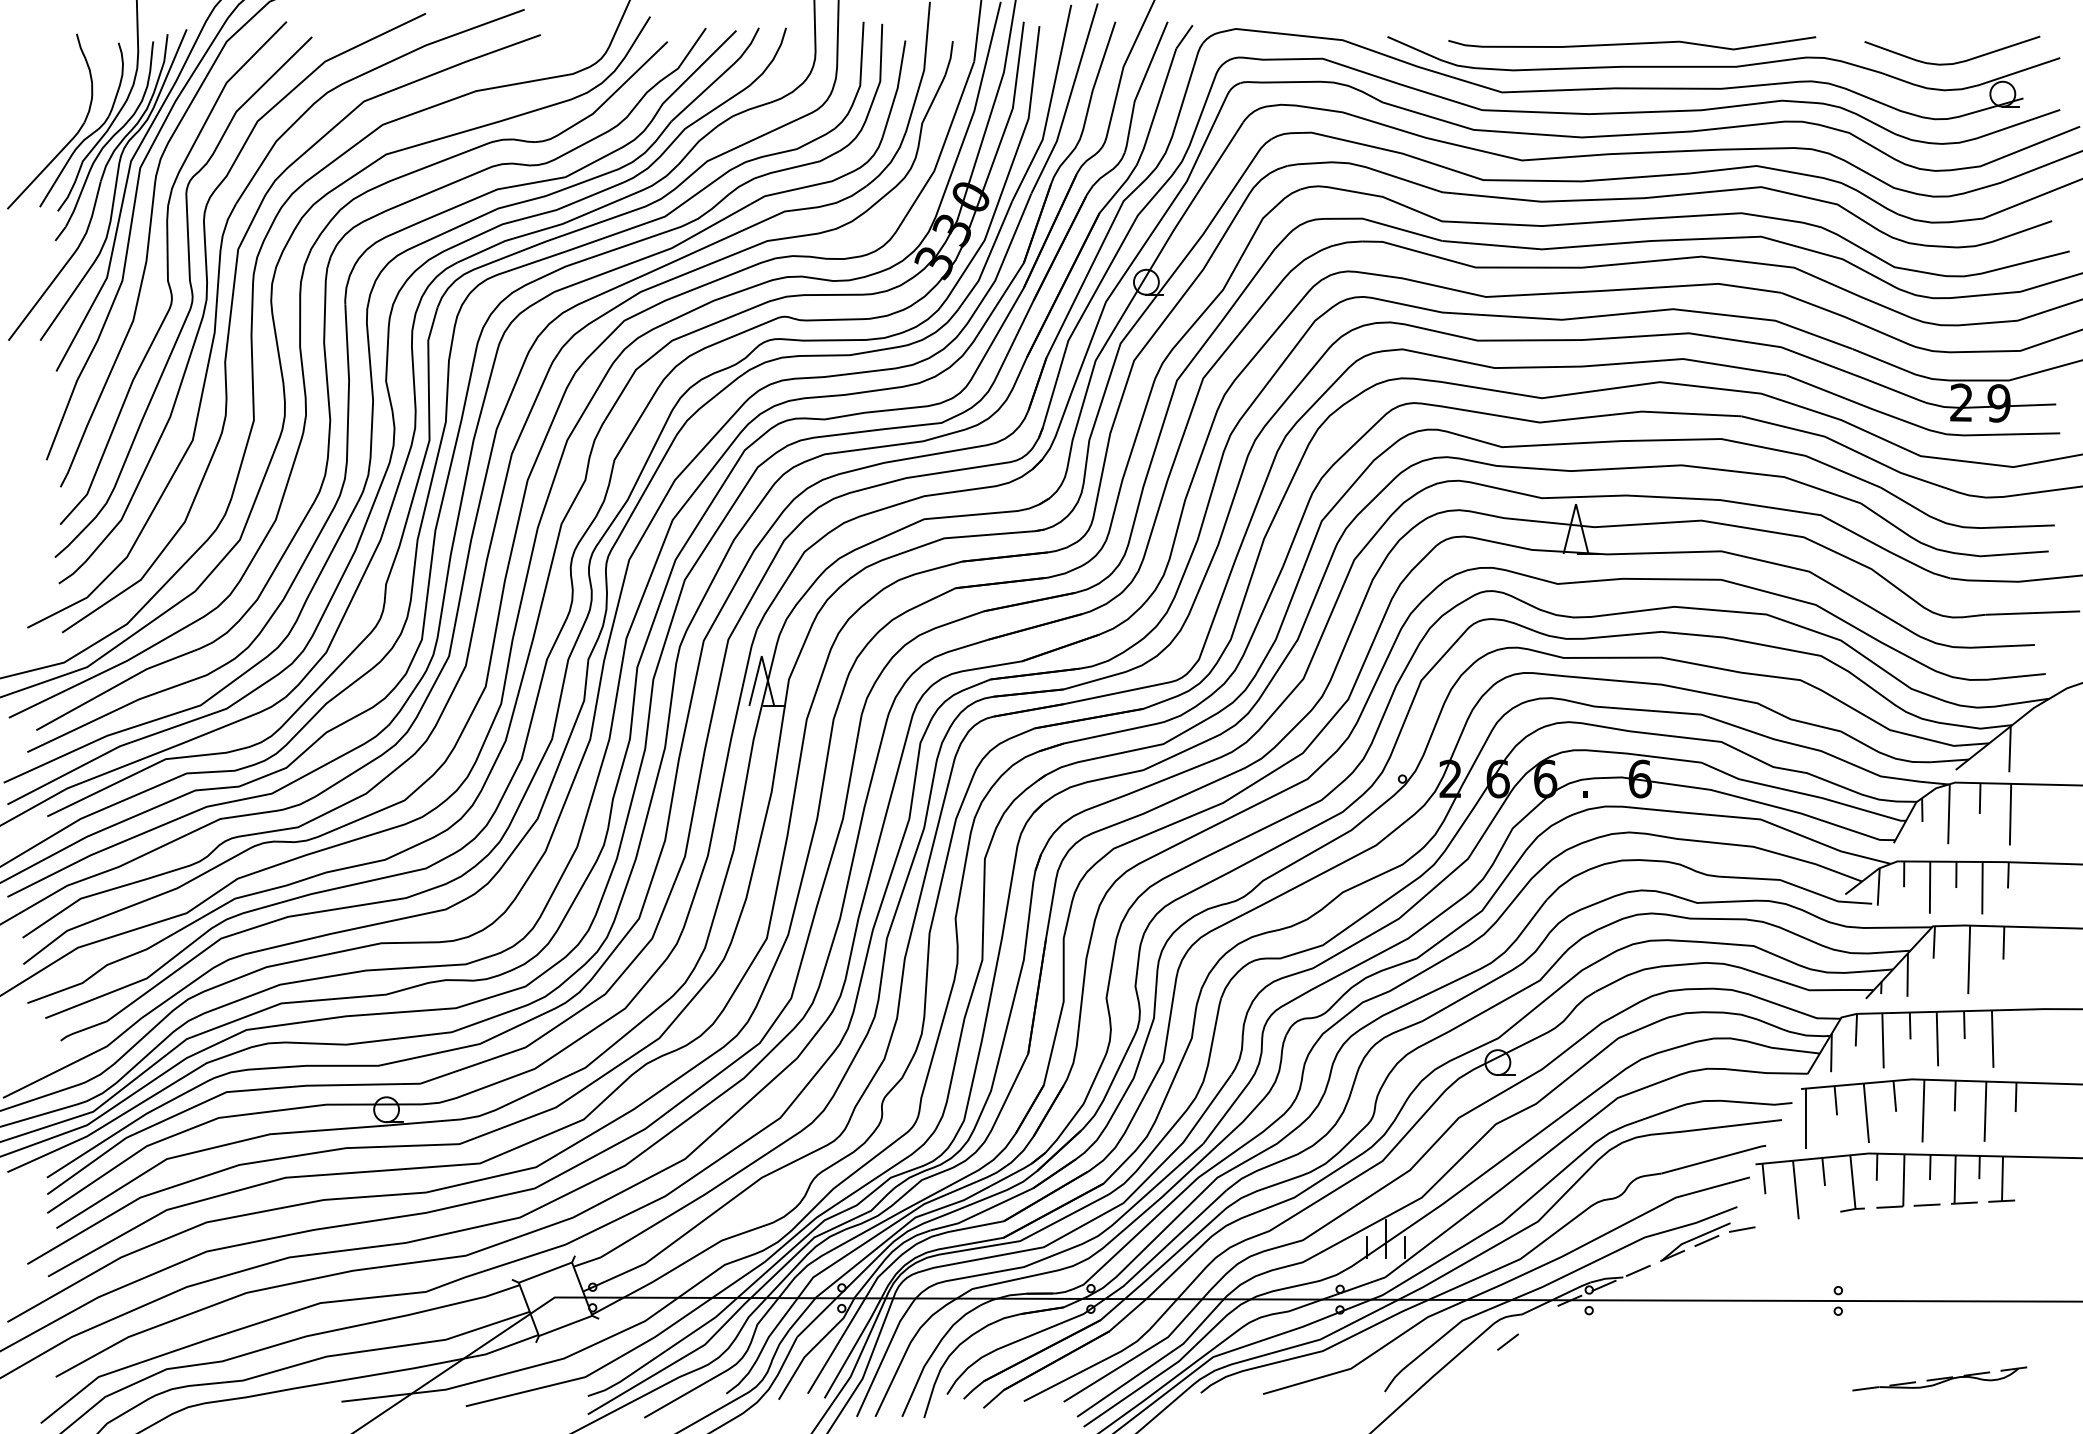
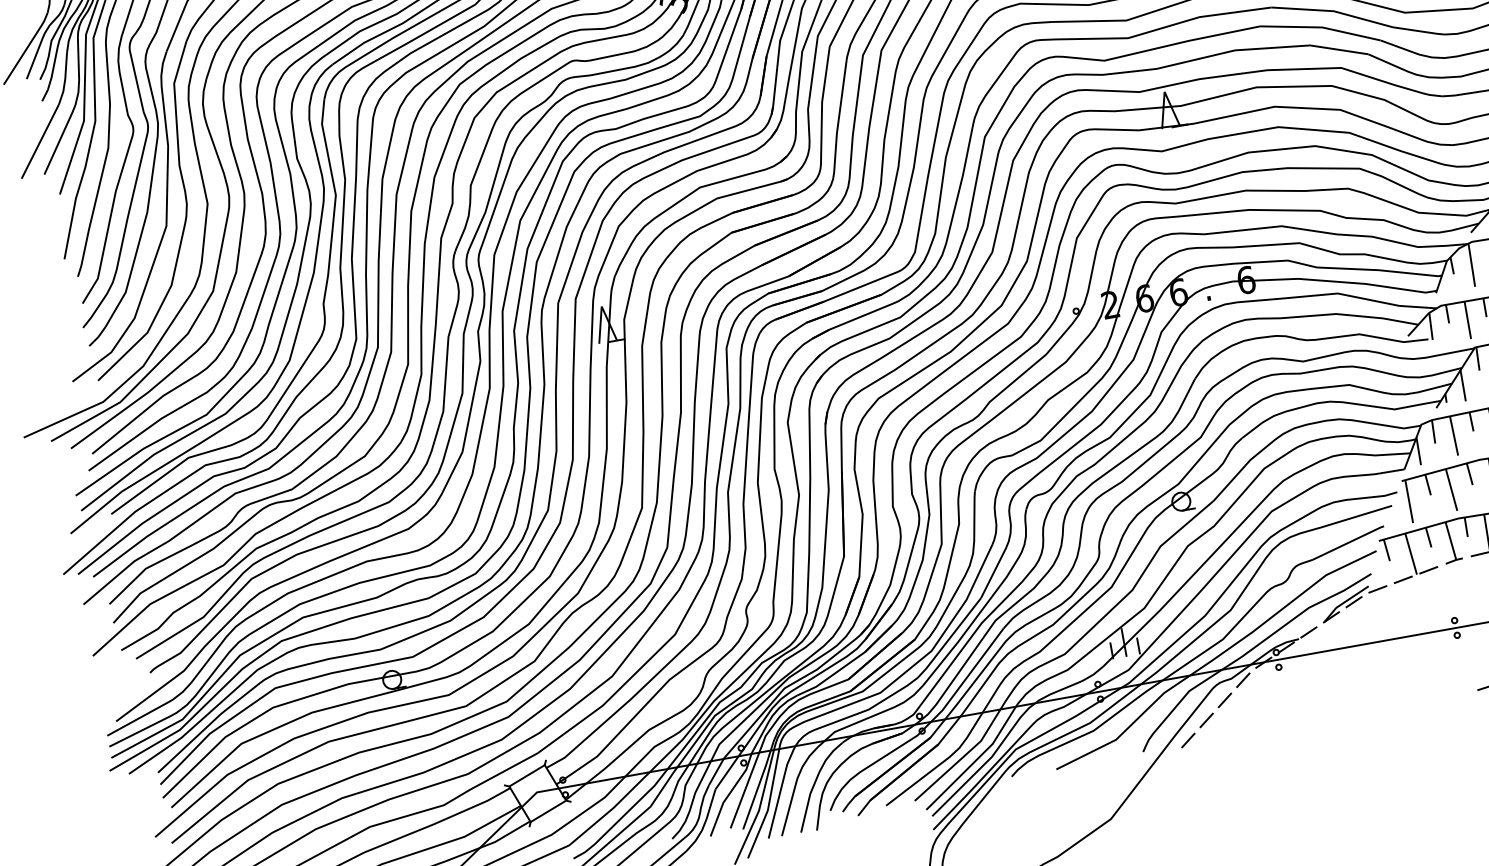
line: (1815, 1215) -> (1428, 569), added
line: (1778, 1222) -> (1402, 579), added
line: (1537, 1319) -> (1243, 680), added
line: (1478, 1364) -> (1206, 720), added
line: (1448, 1387) -> (1188, 740), added

